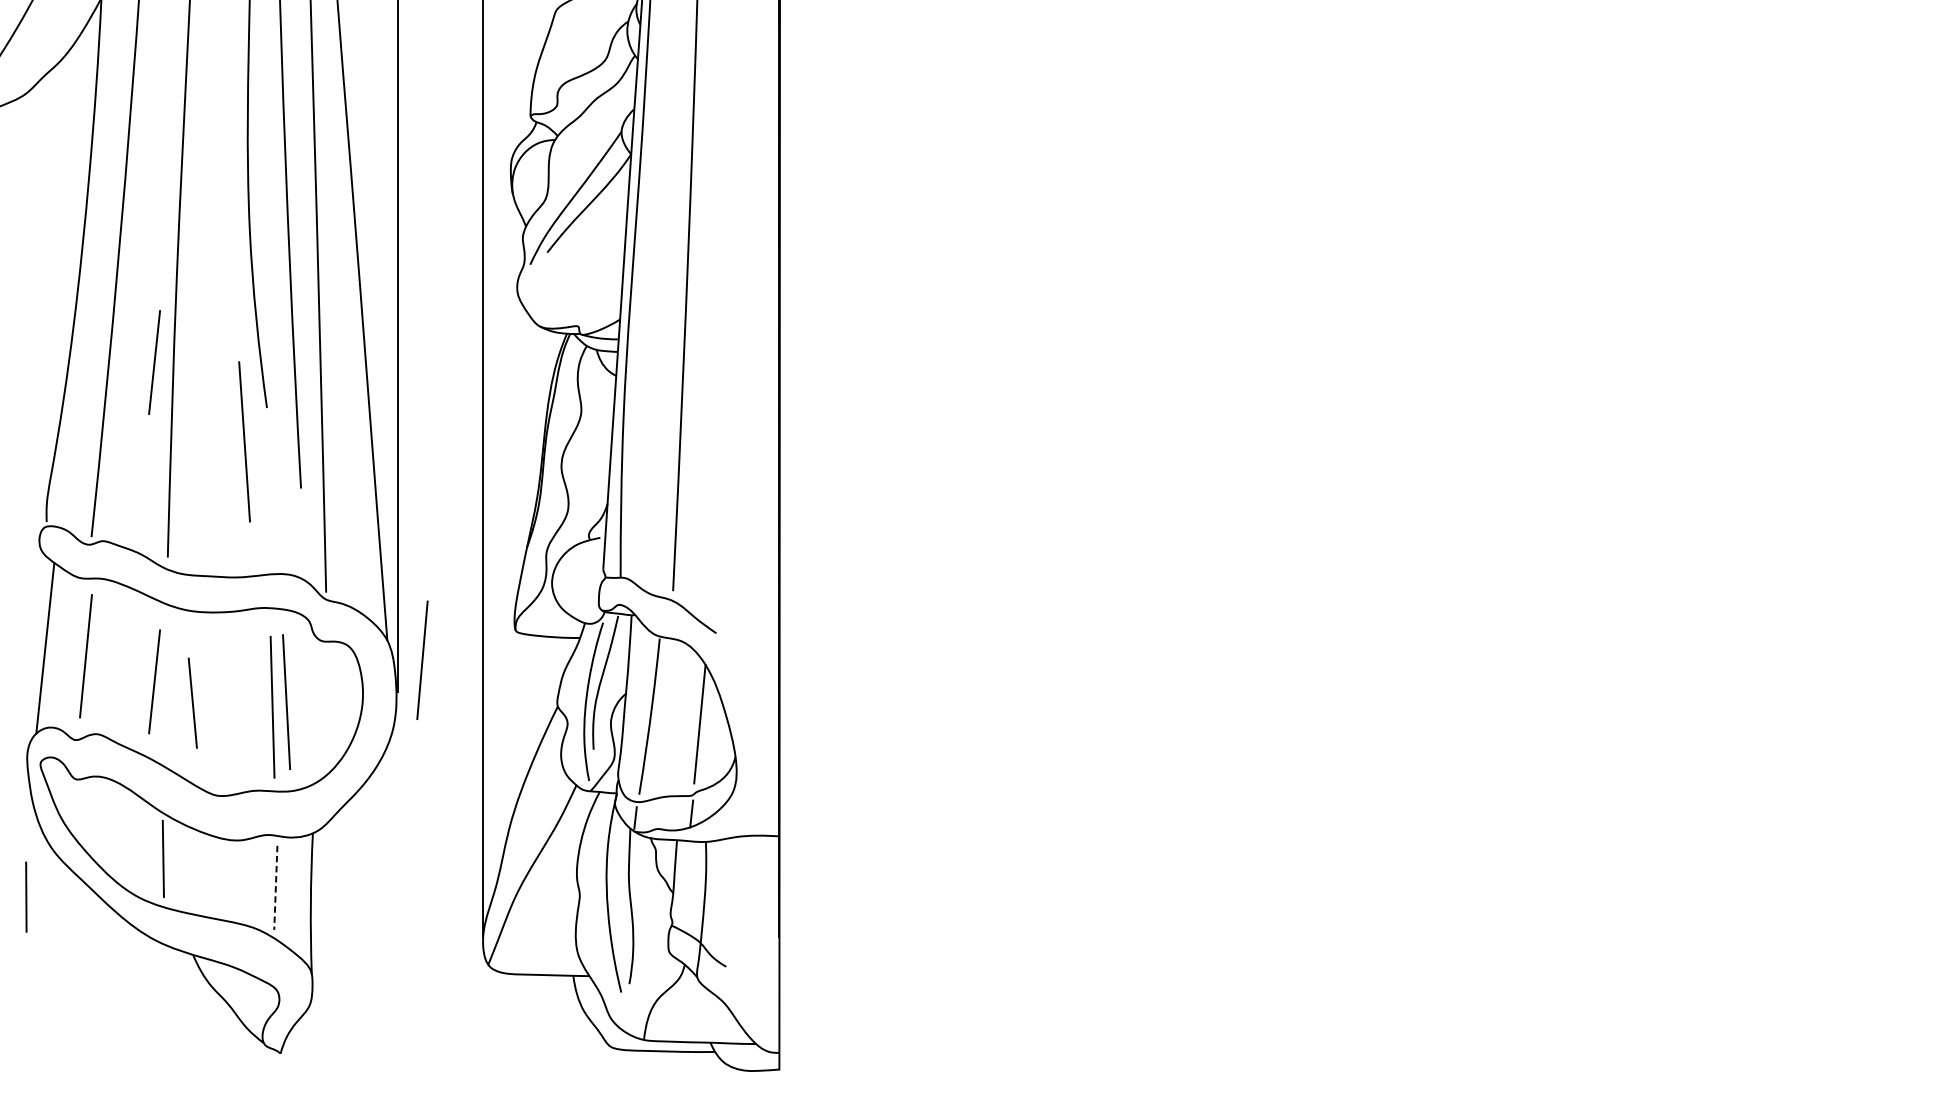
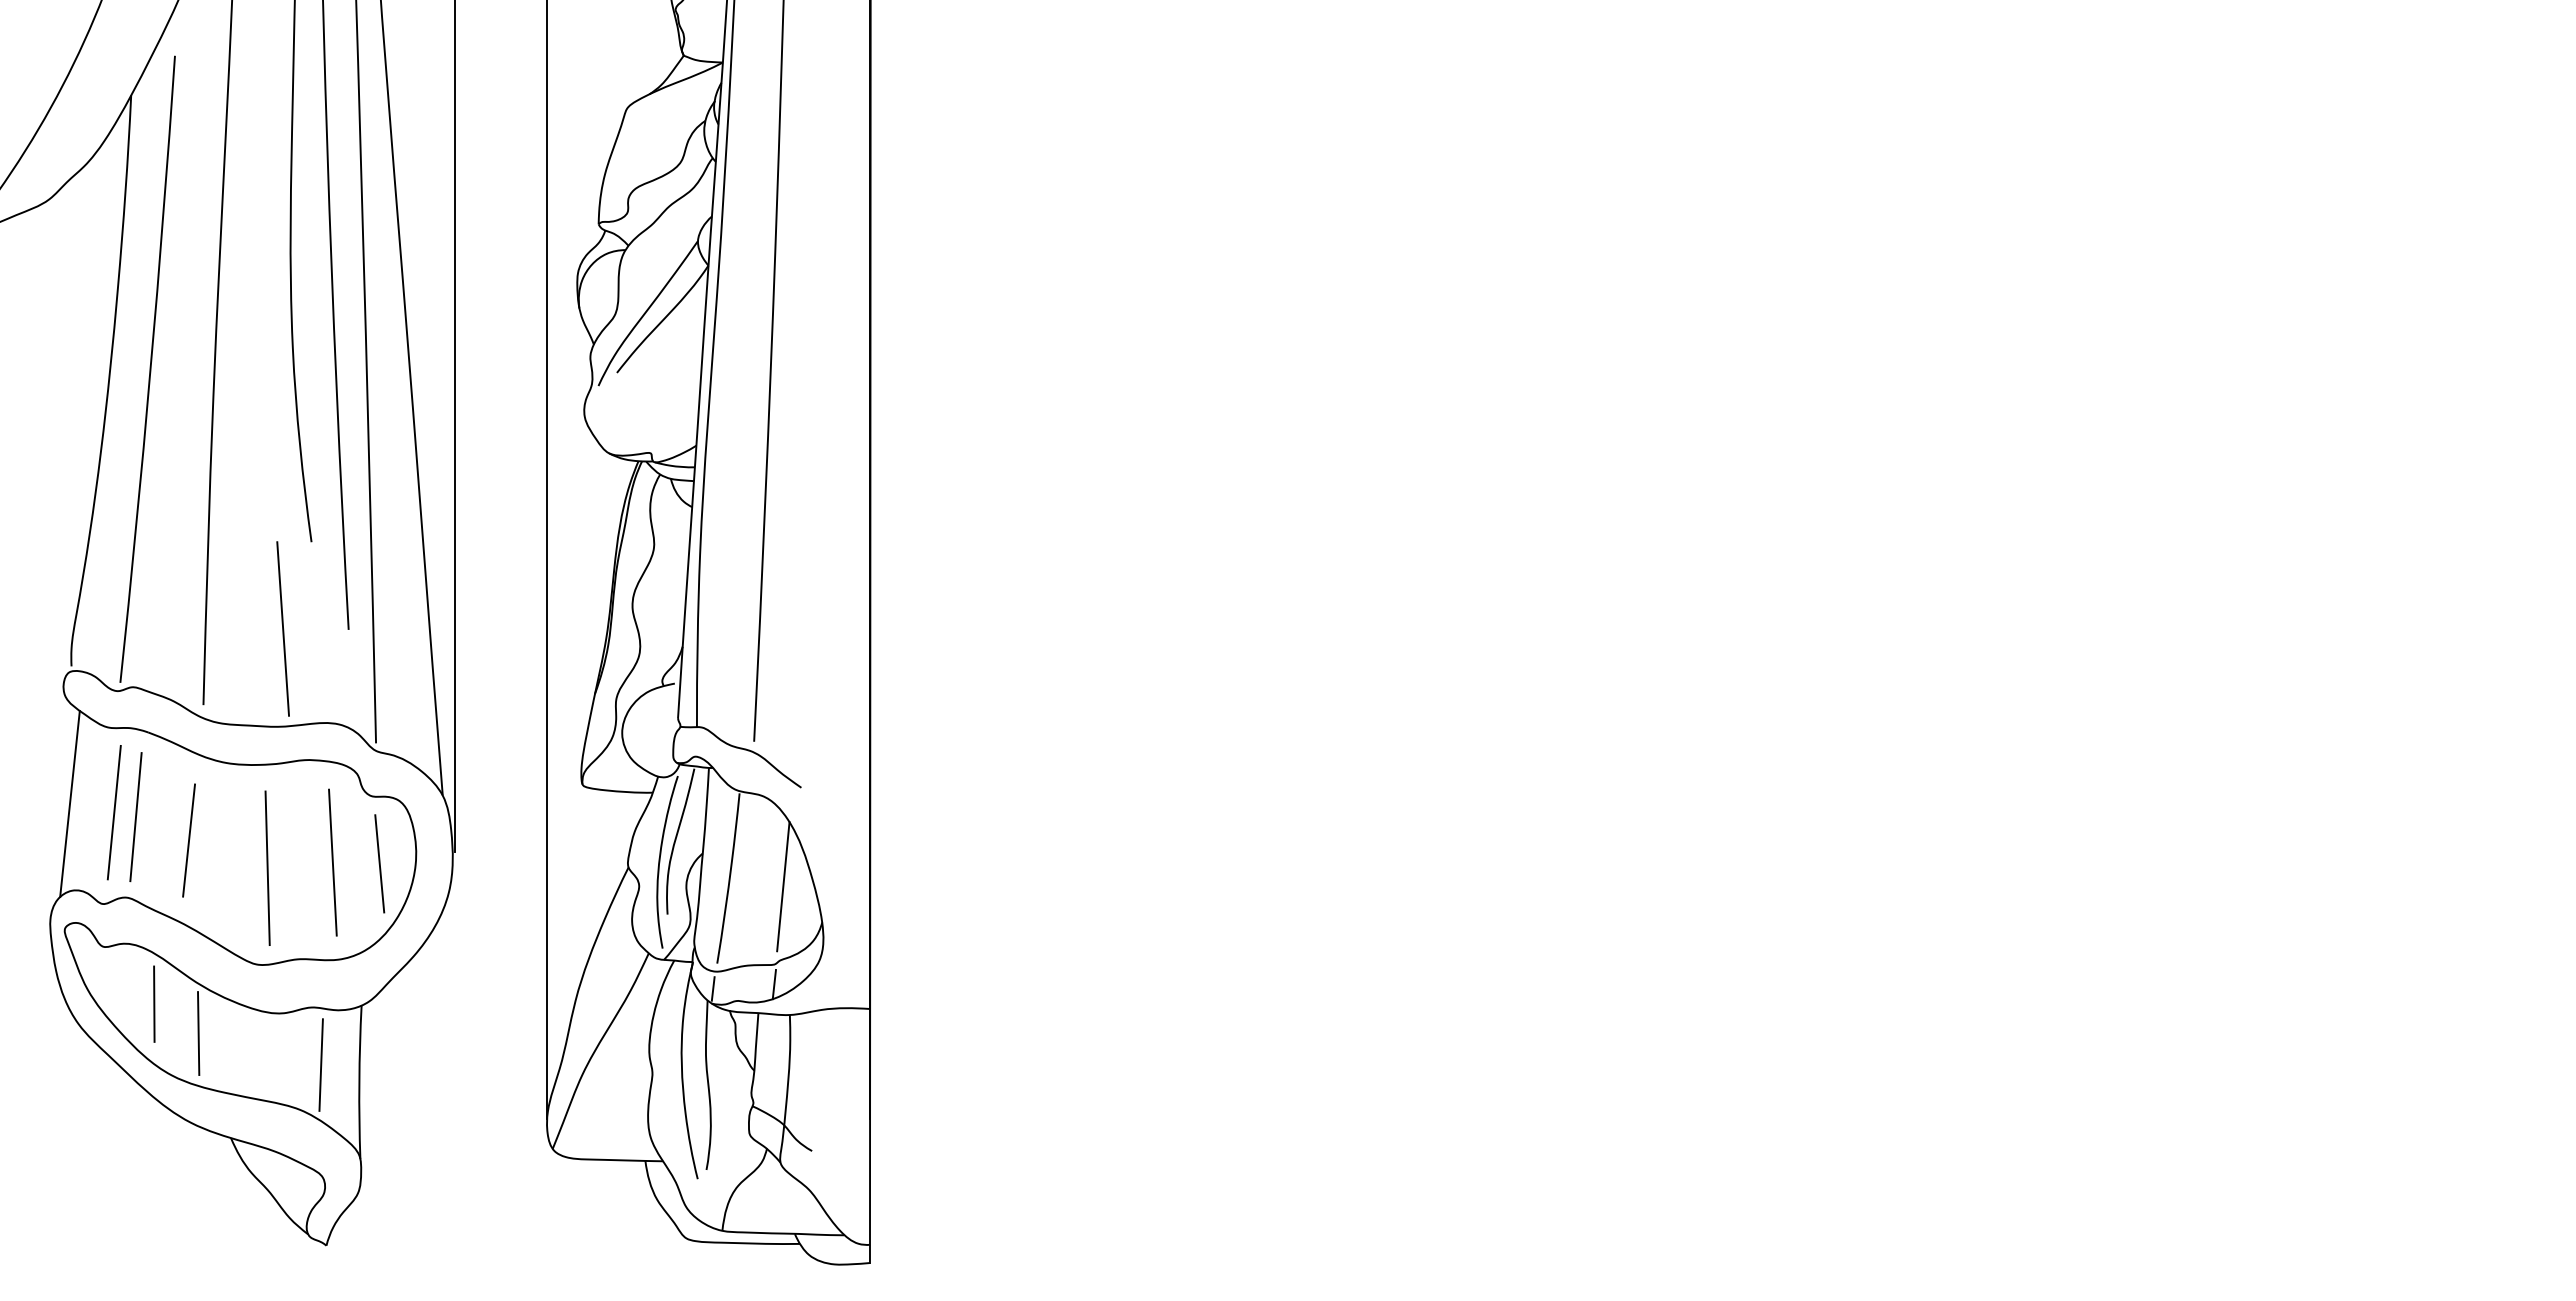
line: (154, 362) -> (188, 492), removed
line: (243, 441) -> (282, 628), moved
line: (422, 660) -> (135, 817), moved
line: (192, 702) -> (379, 863), moved
line: (272, 706) -> (267, 867), moved
line: (276, 888) -> (321, 1065), dashed -> solid
line: (26, 896) -> (154, 1003), moved

